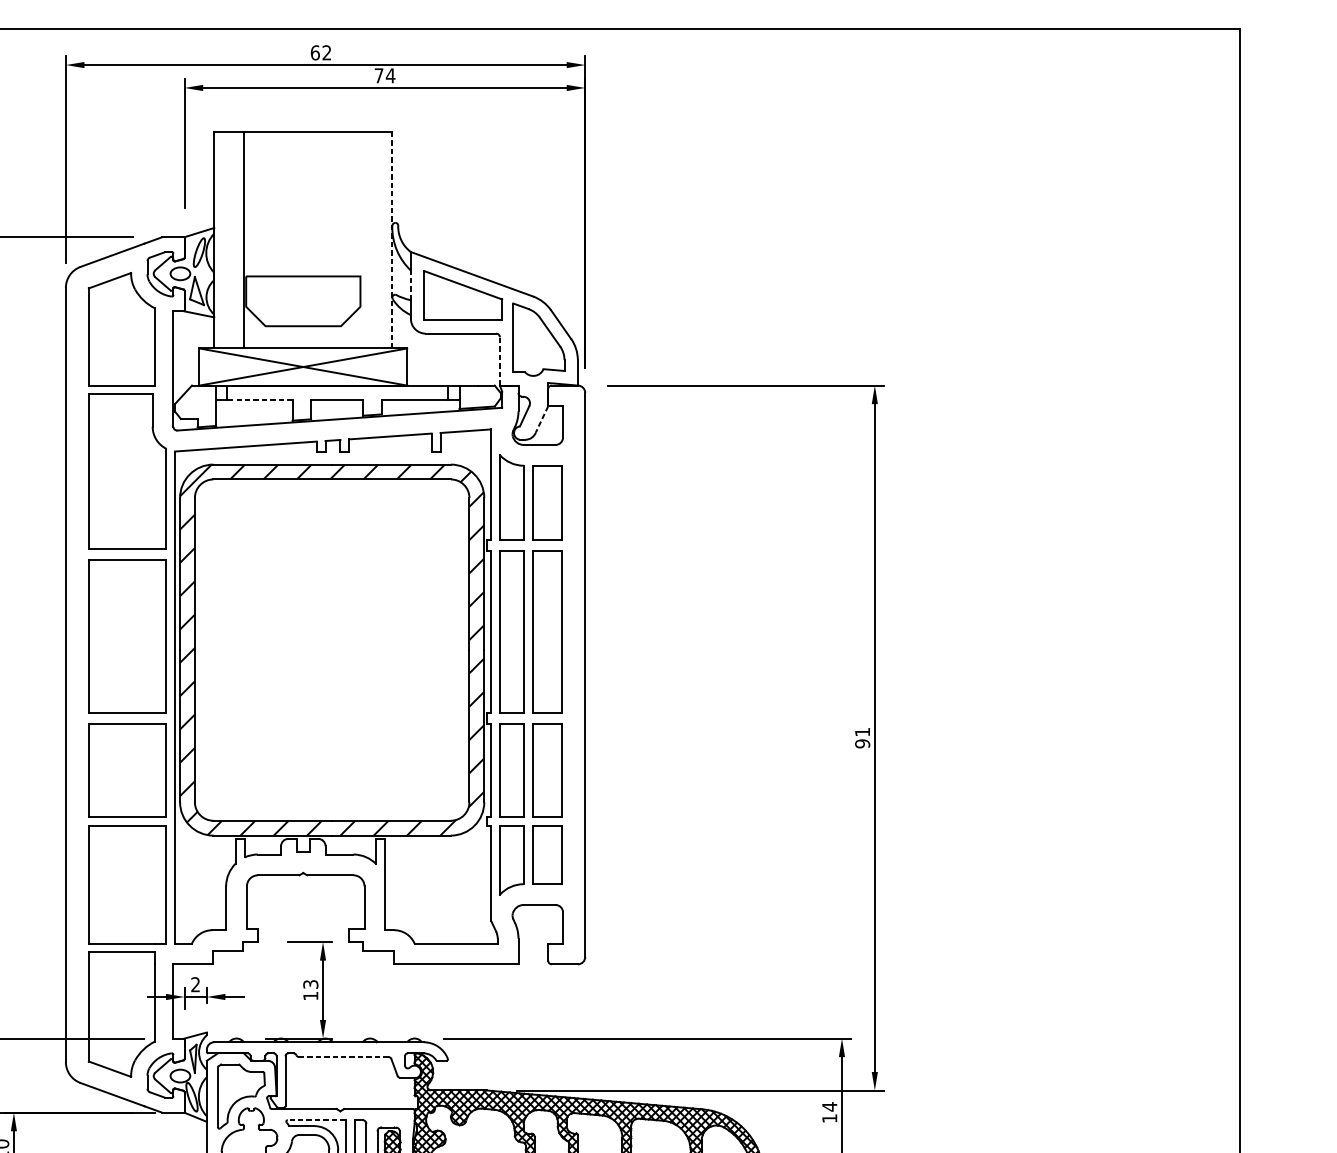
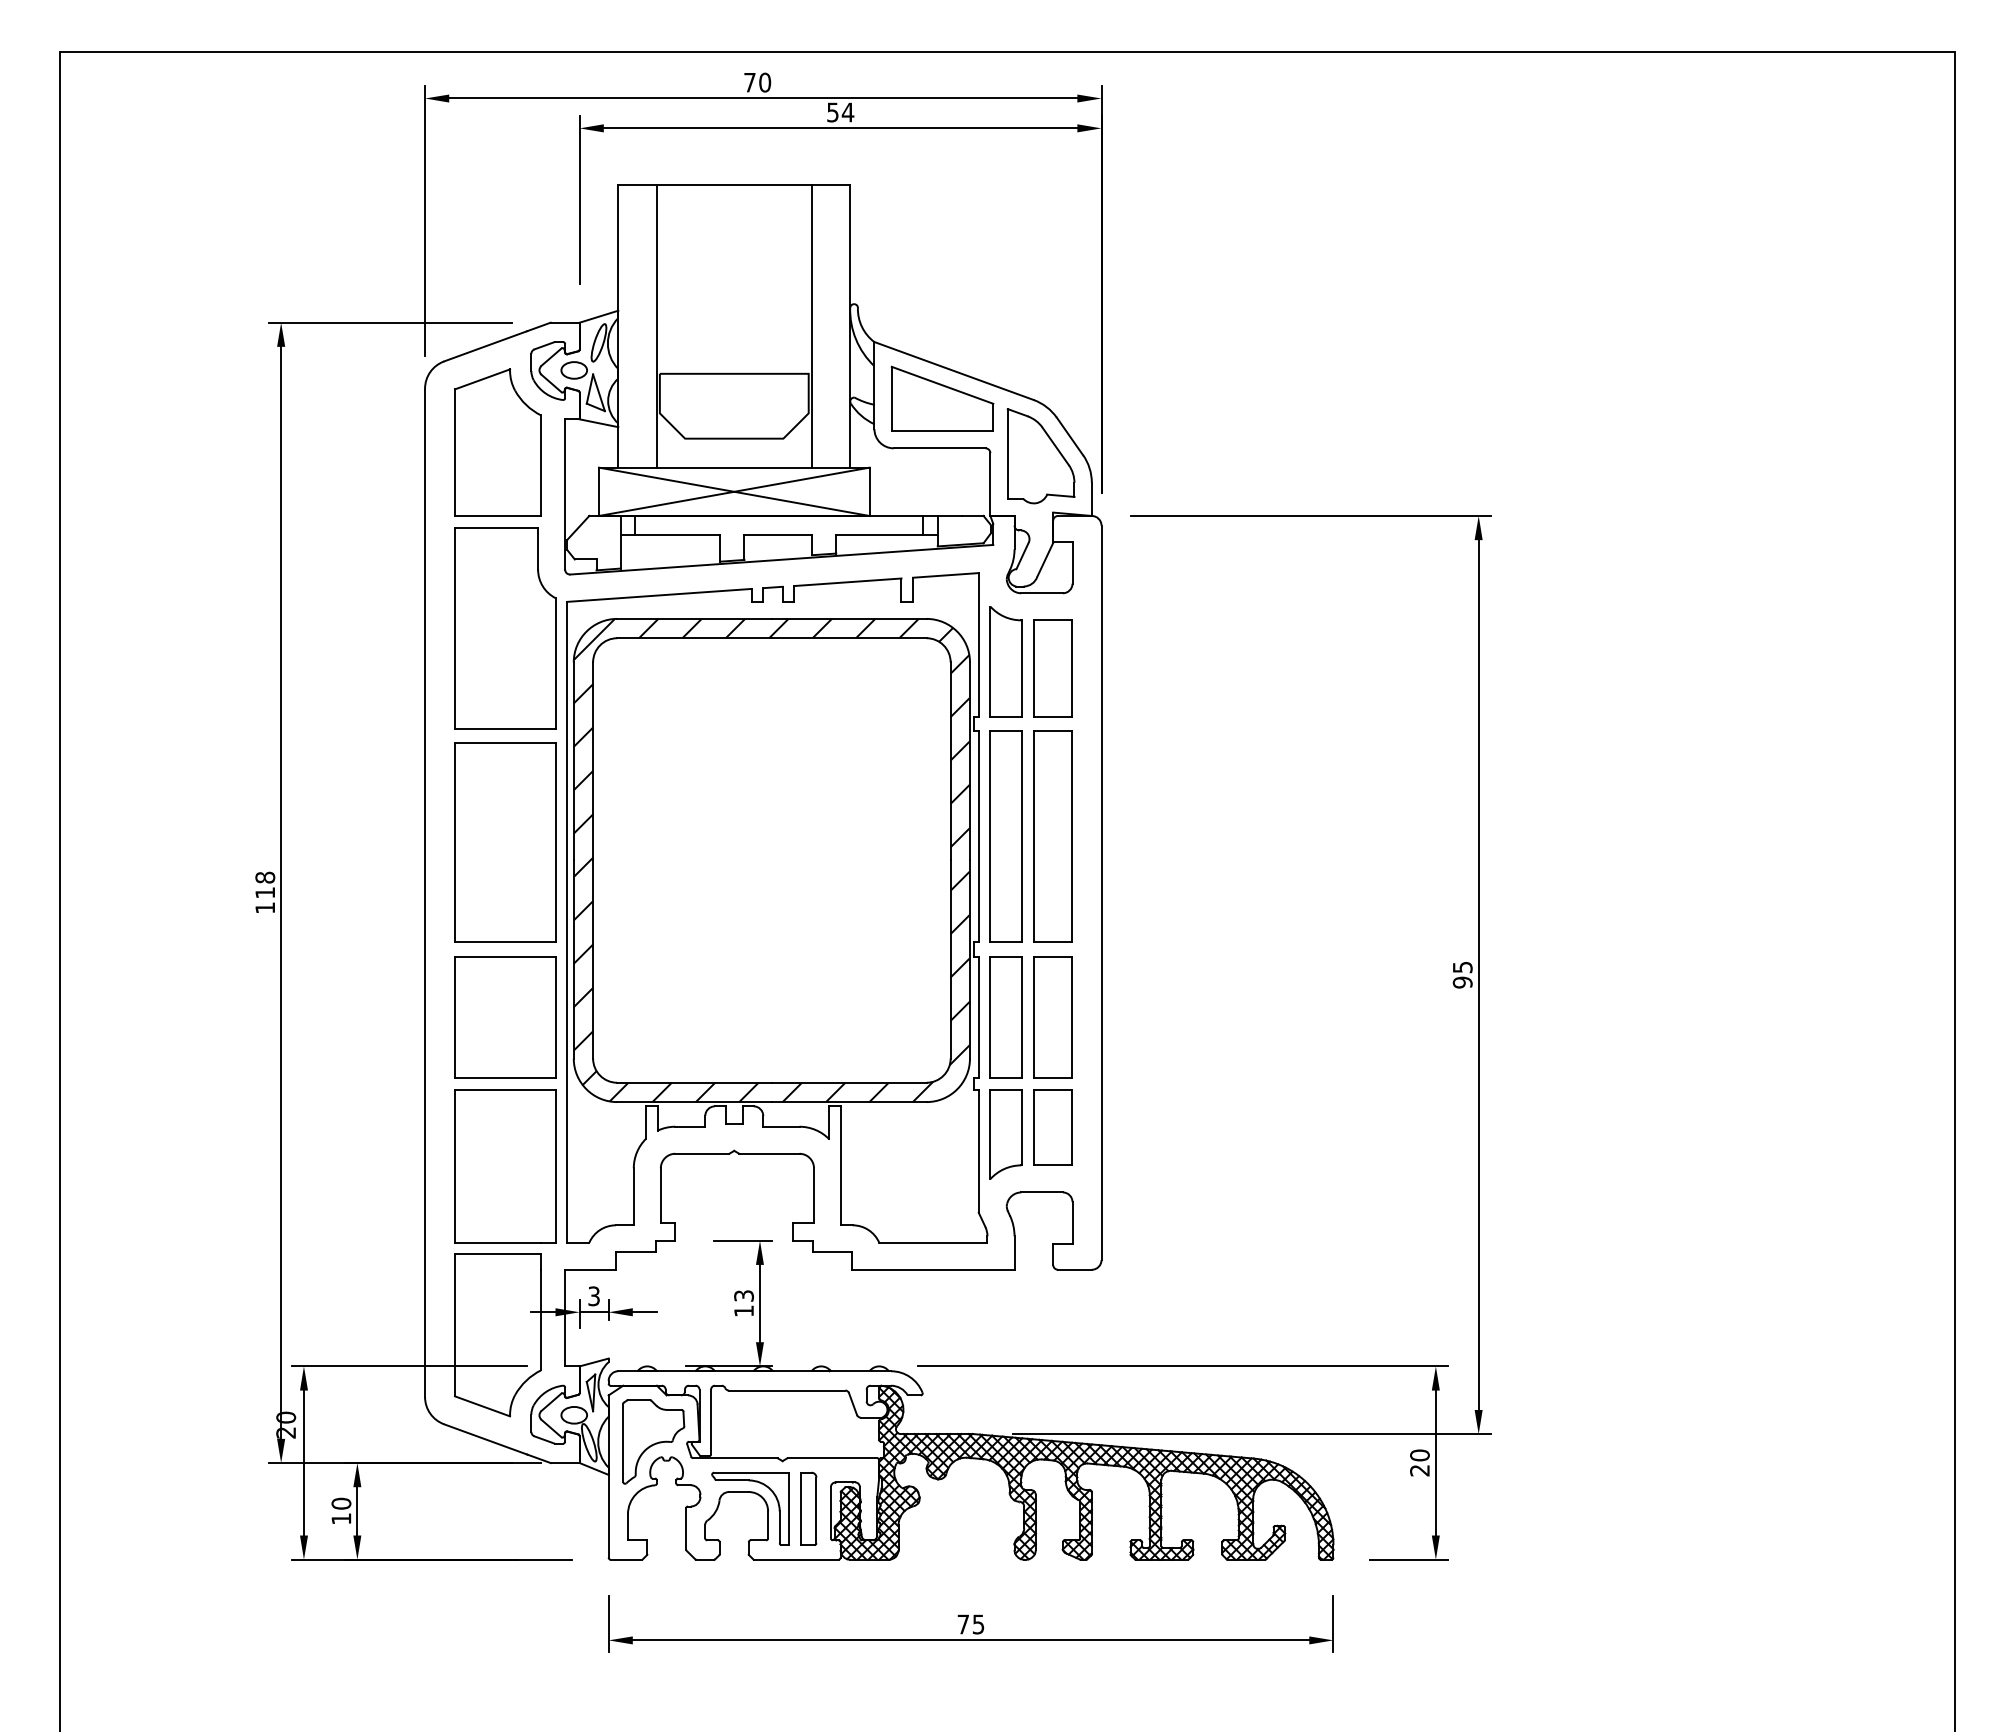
text: (321, 52) -> (757, 82), 62 -> 70
text: (378, 75) -> (832, 112), 74 -> 54
line: (392, 239) -> (850, 325), dashed -> solid
line: (362, 240) -> (811, 326), added
line: (410, 285) -> (874, 385), dashed -> solid
line: (500, 361) -> (990, 484), dashed -> solid
line: (259, 400) -> (677, 535), dashed -> solid
line: (542, 419) -> (1045, 560), dashed -> solid
text: (862, 732) -> (1462, 967), 91 -> 95
text: (195, 984) -> (593, 1296), 2 -> 3
line: (343, 1057) -> (786, 1390), dashed -> solid
text: (829, 1112) -> (1419, 1462), 14 -> 20
line: (316, 1120) -> (751, 1472), dashed -> solid

